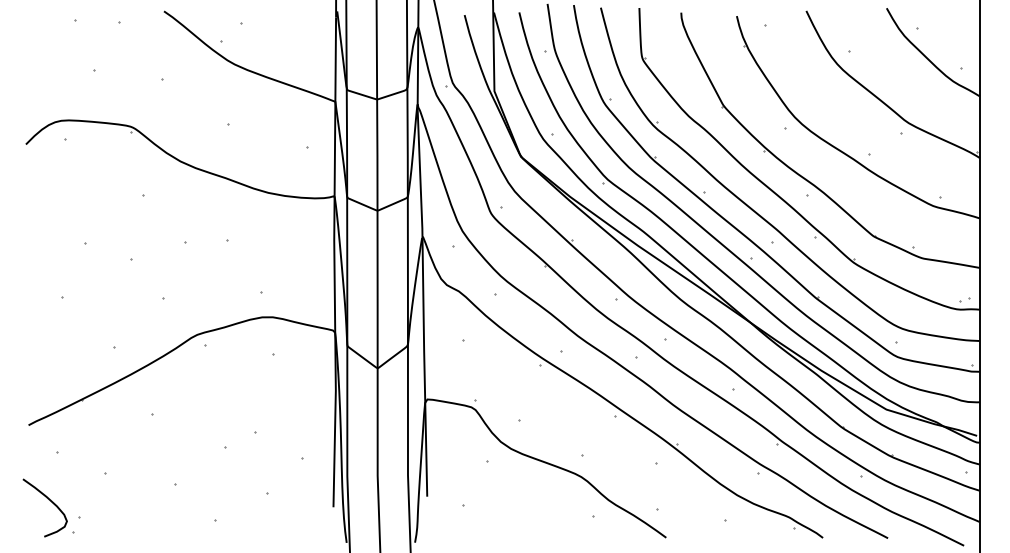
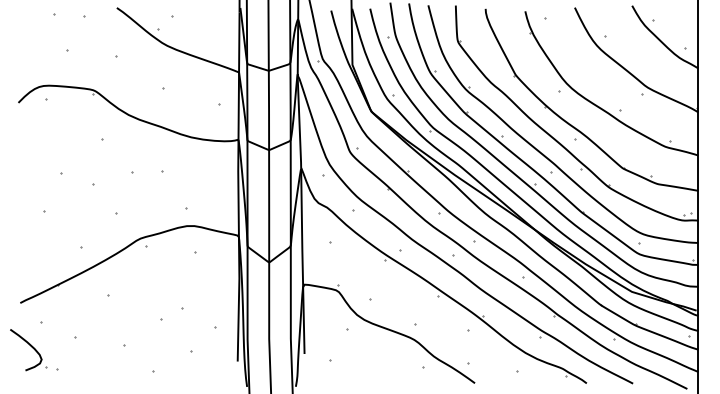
part: (48, 508) -> (28, 350), moved

